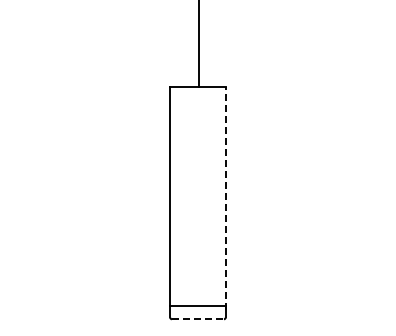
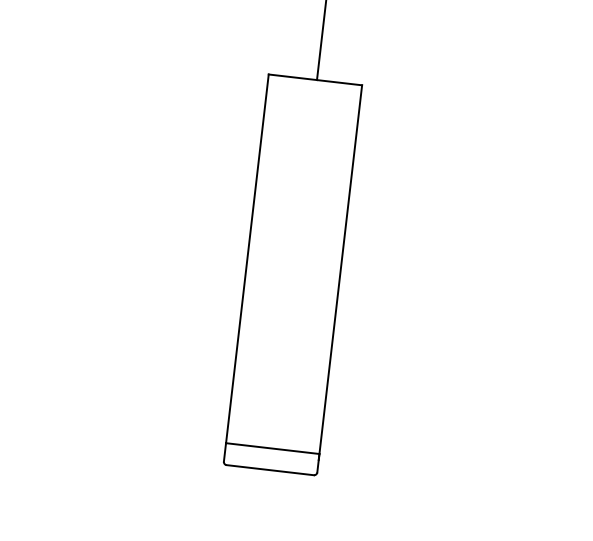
line: (225, 198) -> (339, 272), dashed -> solid
line: (198, 319) -> (271, 470), dashed -> solid

